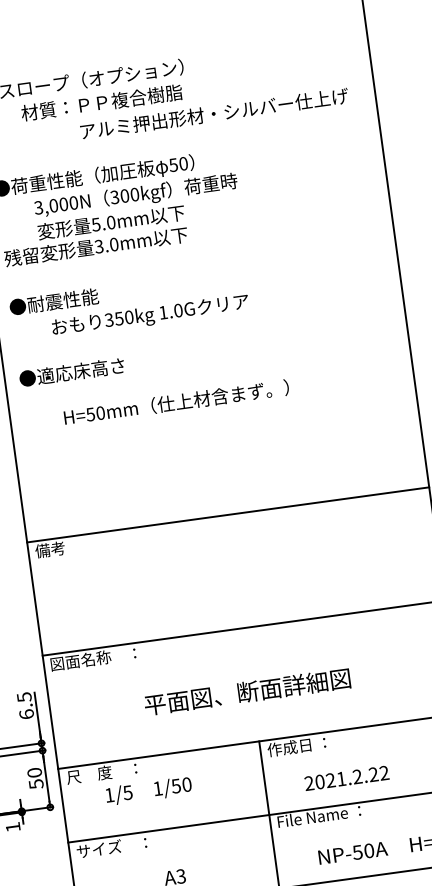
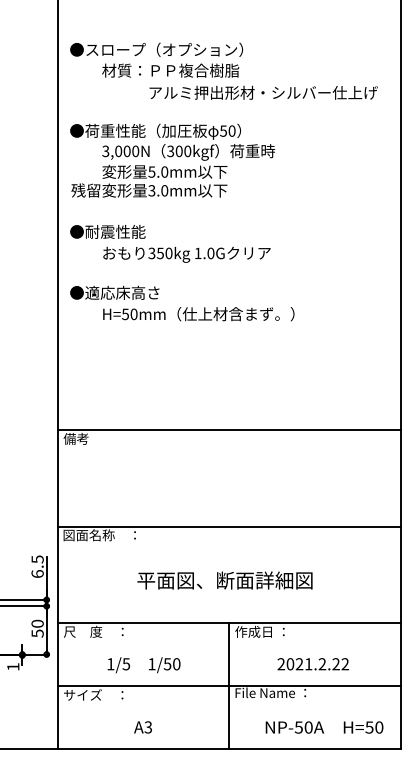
text: (176, 402) -> (198, 314), moved
text: (345, 778) -> (312, 664), moved
text: (148, 791) -> (143, 665), moved

